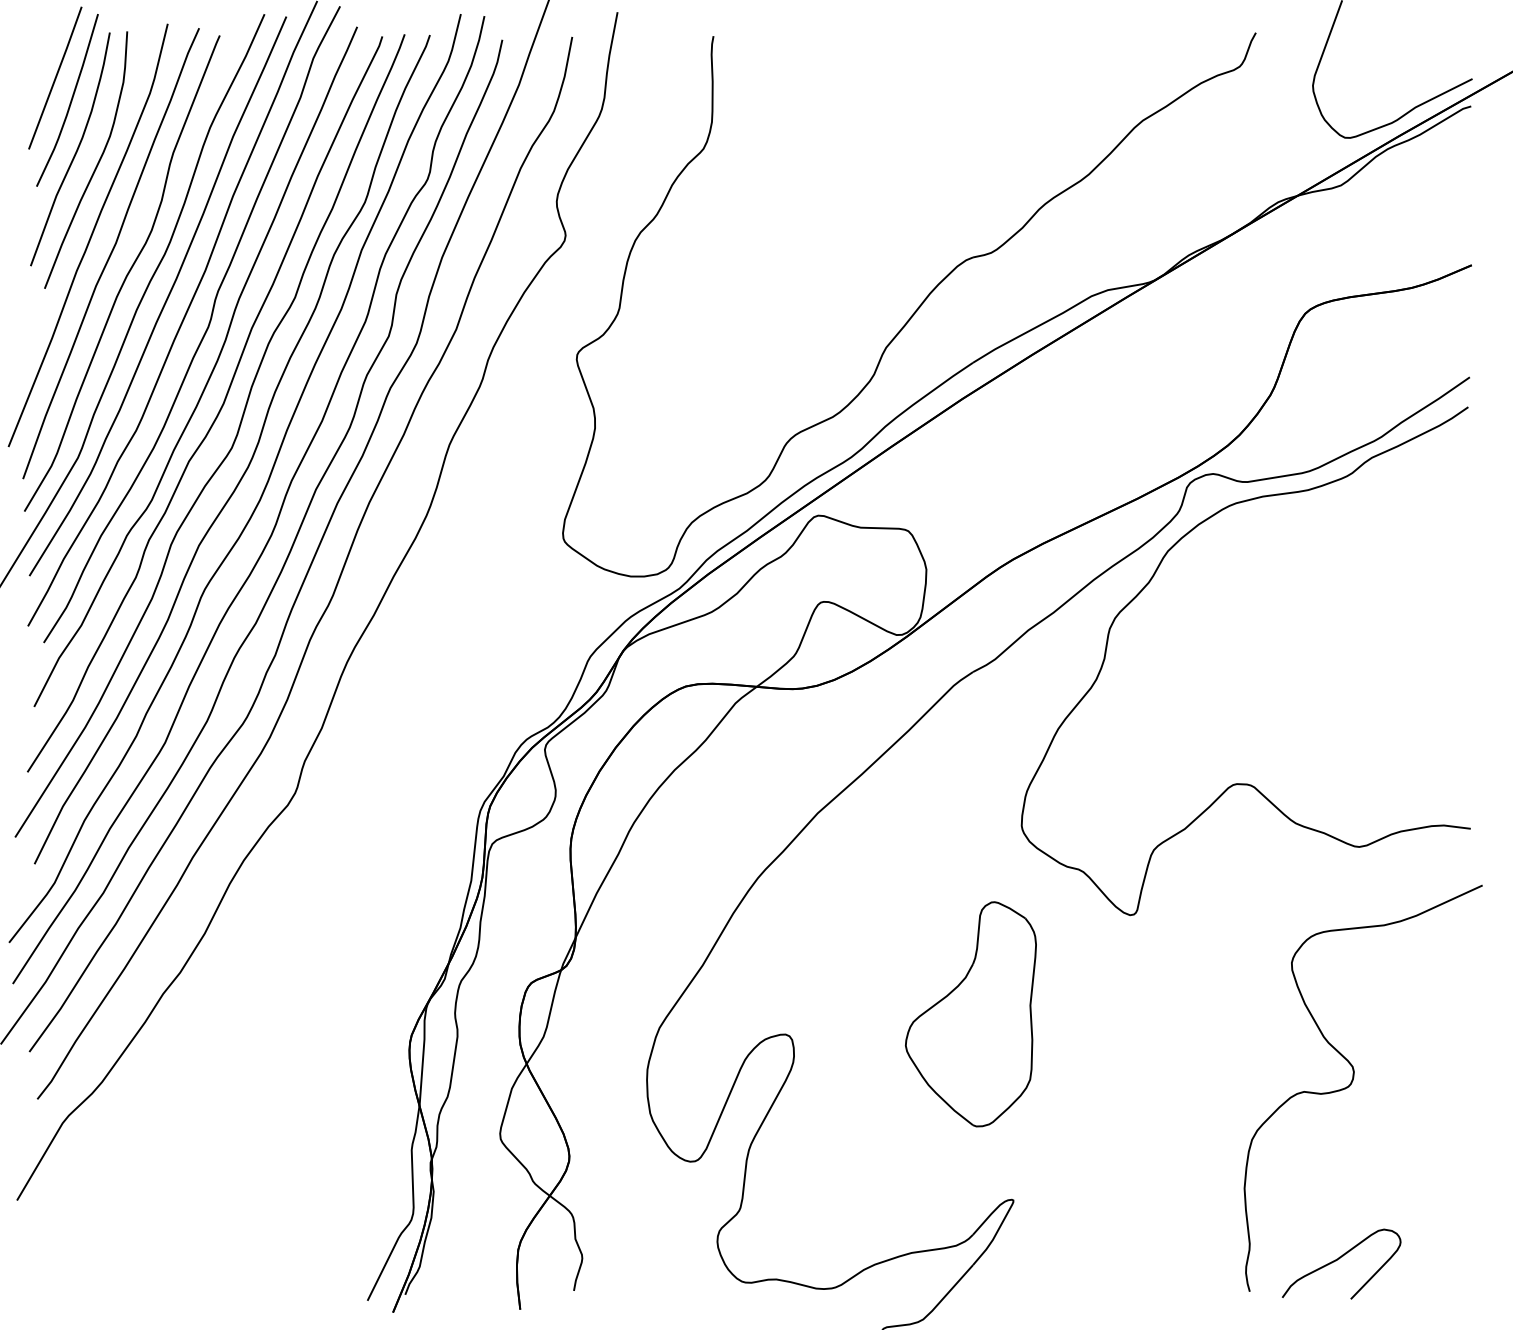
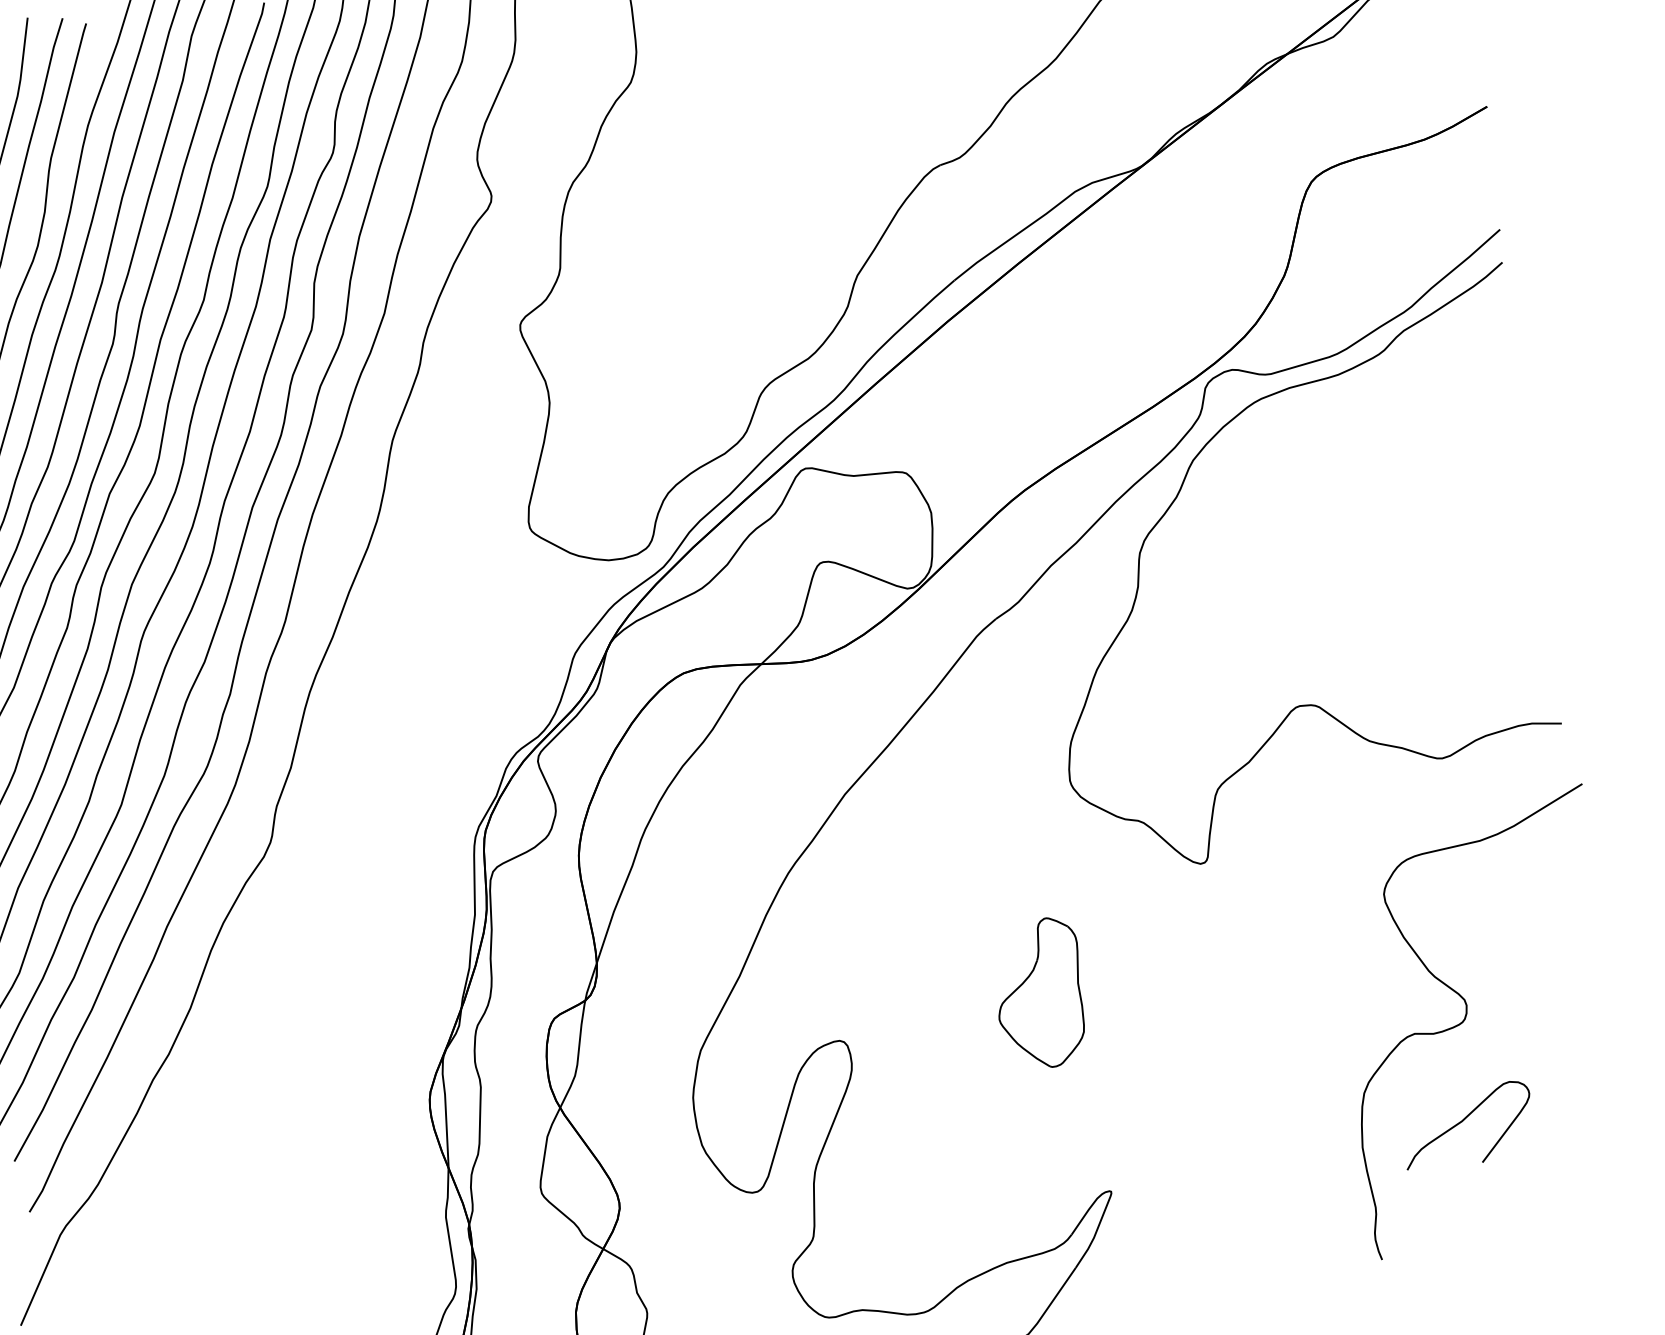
part: (970, 1014) -> (1039, 994), size x0.6
curve: (1339, 1259) -> (1464, 1120), moved

